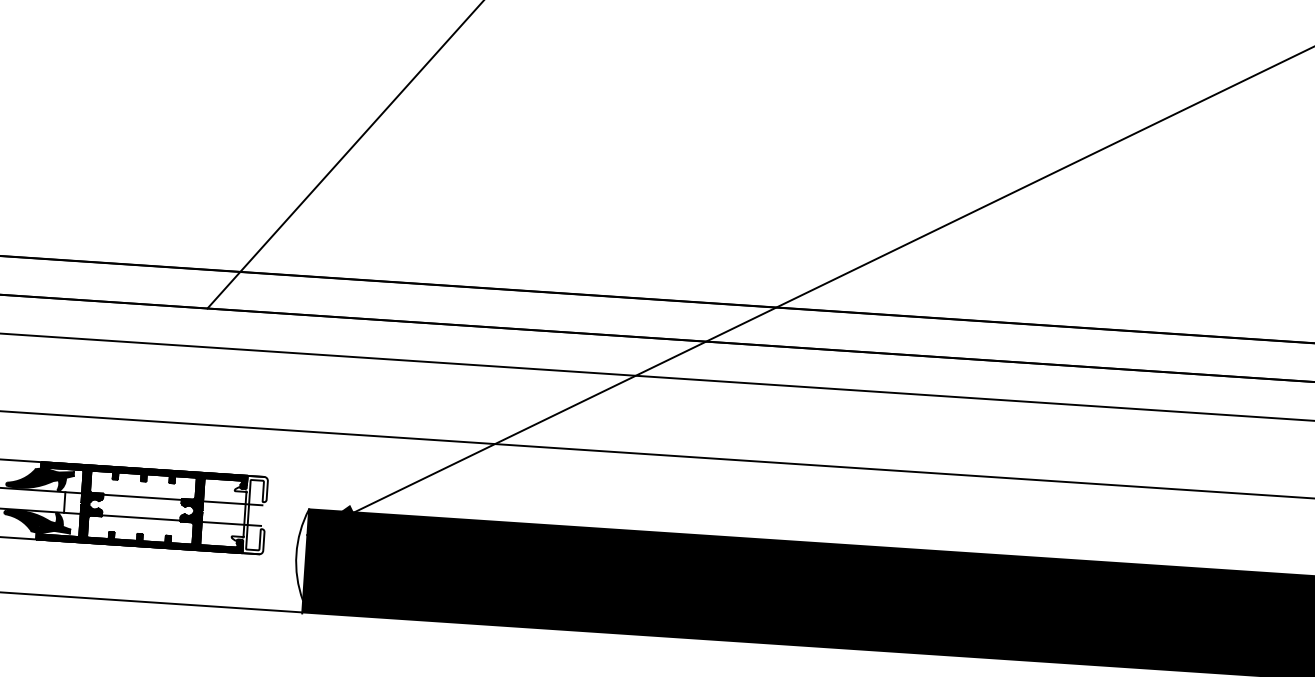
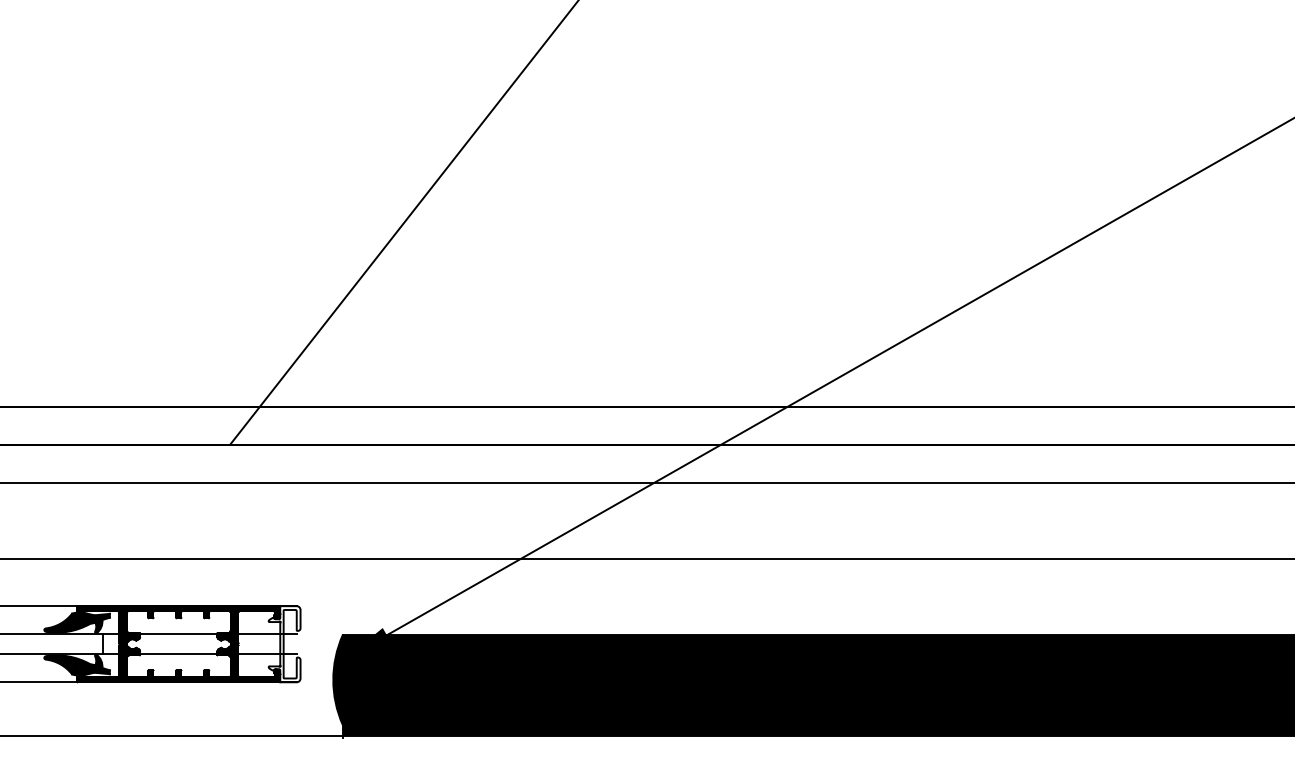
fill: (300, 555) -> (337, 680), added

